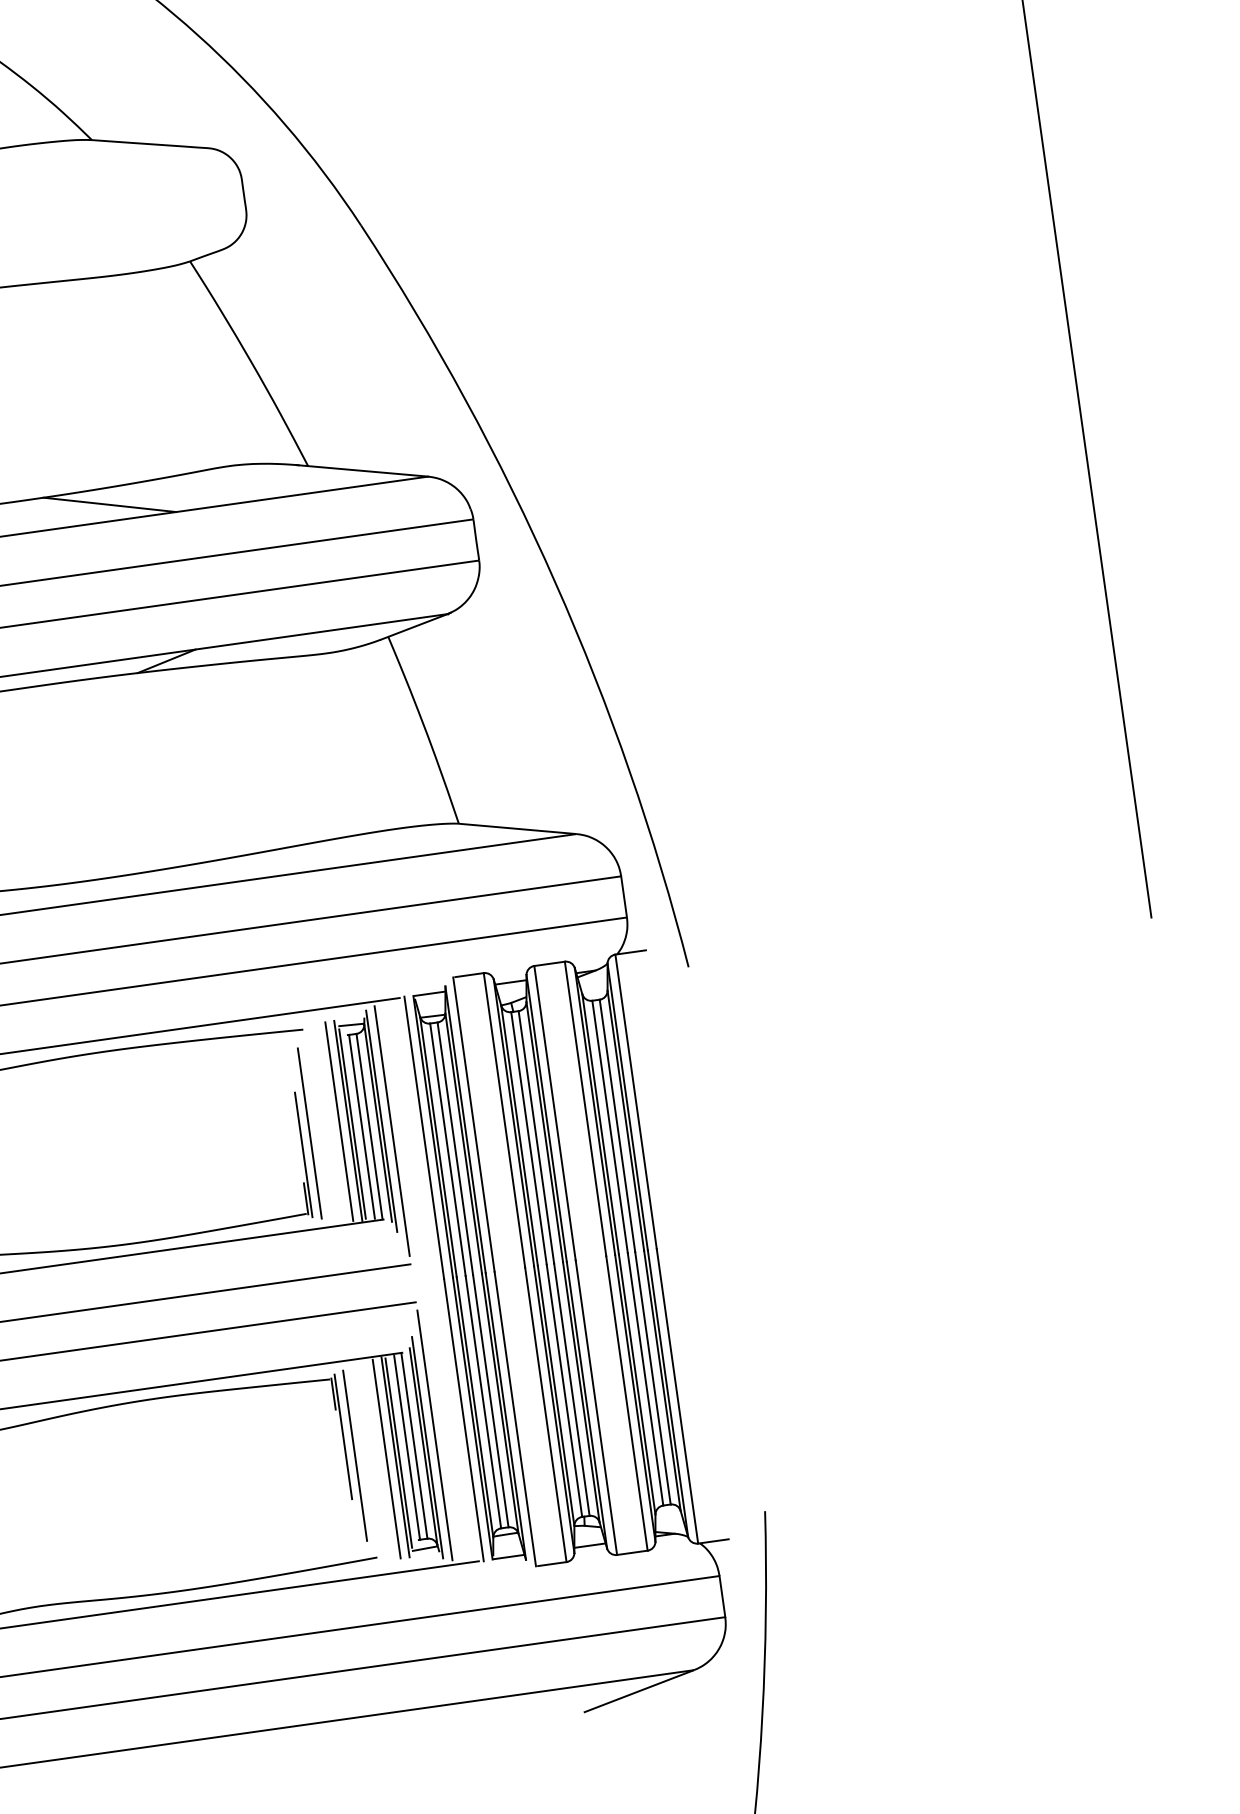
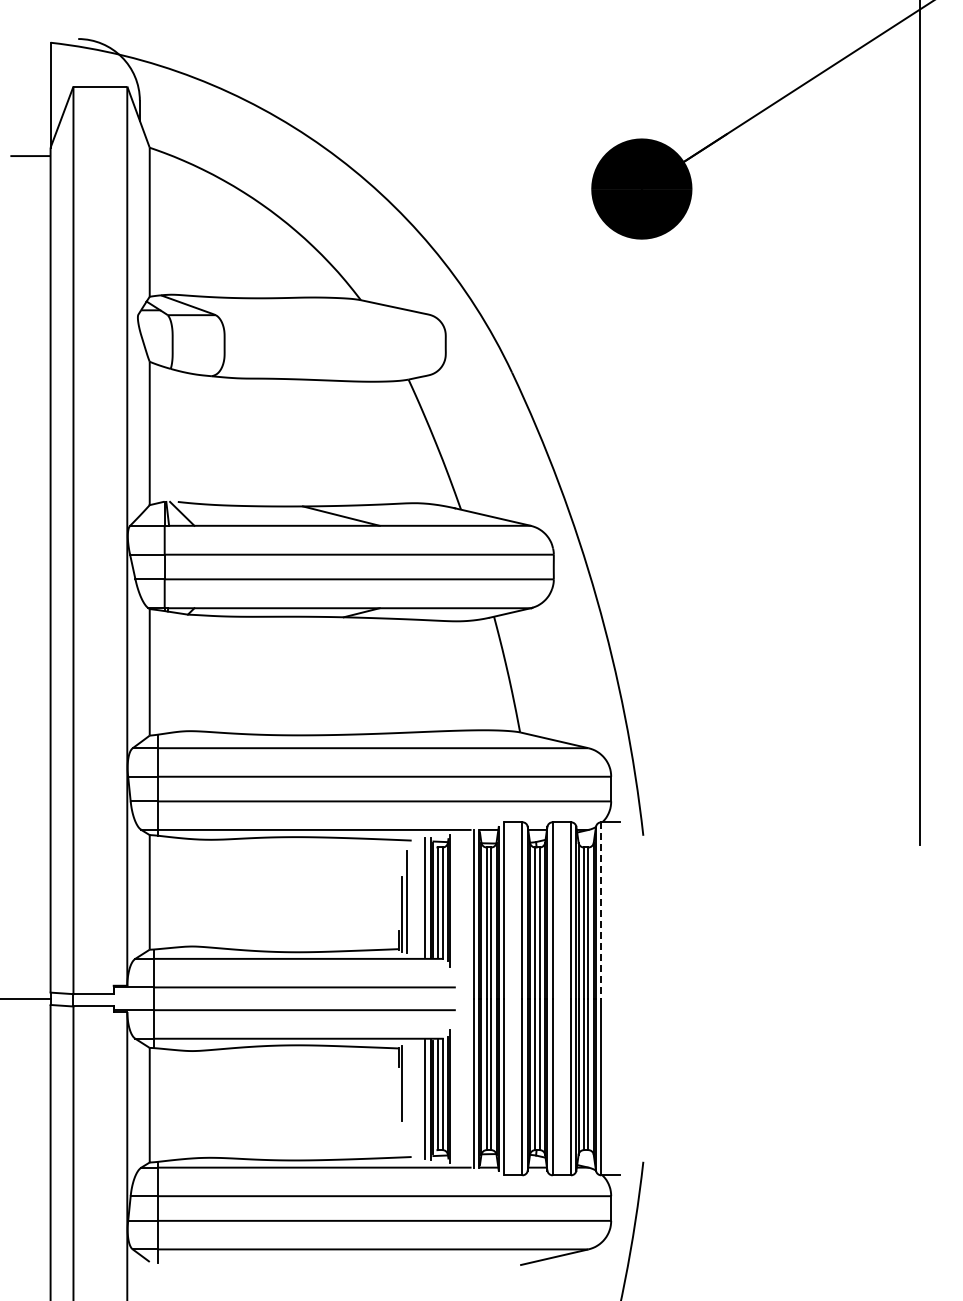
line: (636, 1103) -> (601, 911), solid -> dashed
line: (392, 1130) -> (455, 907), removed
line: (434, 1434) -> (455, 1089), removed
line: (354, 1456) -> (406, 1095), removed

